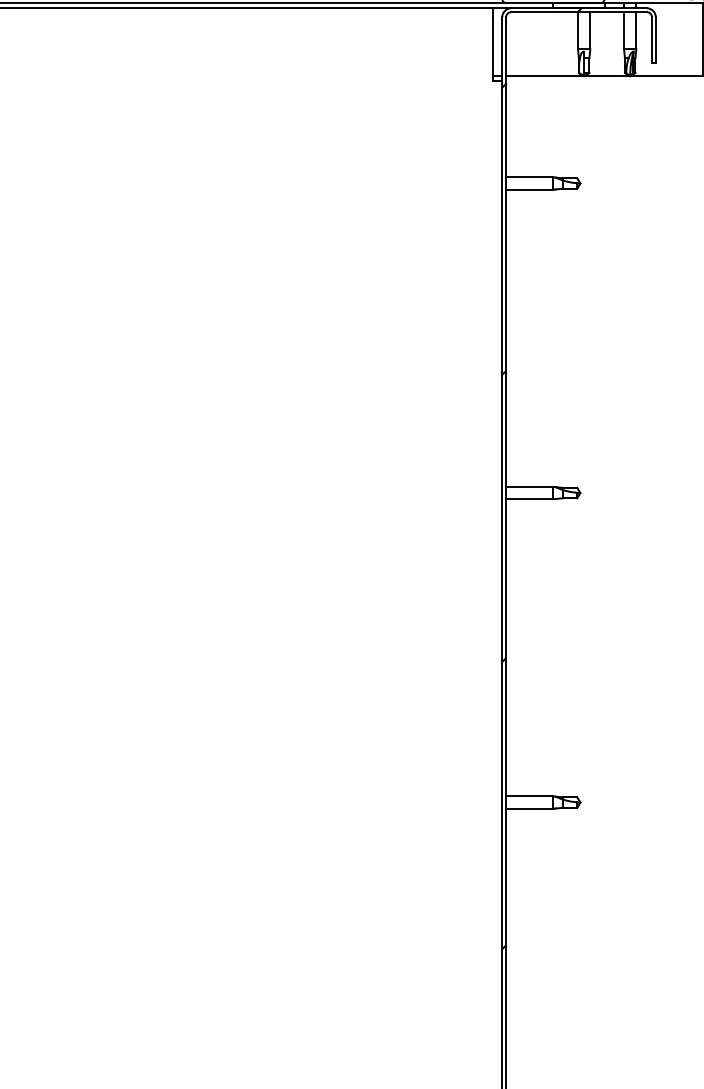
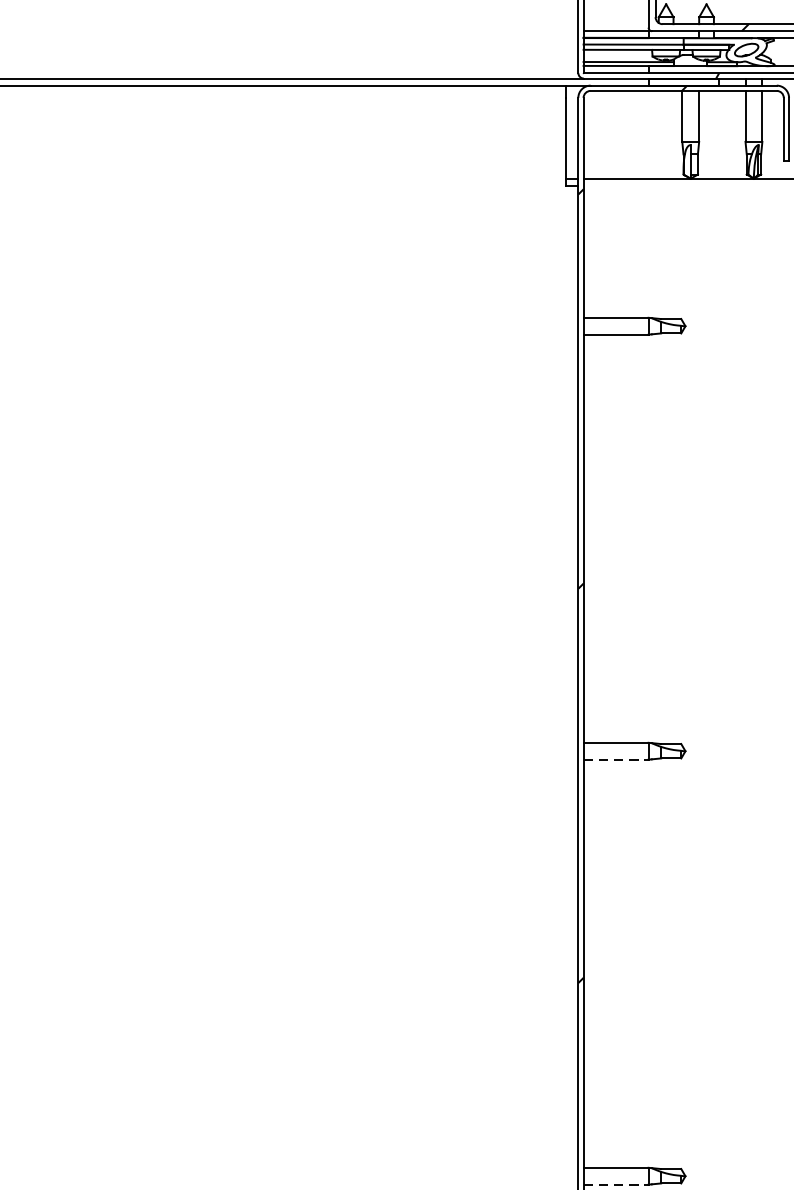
line: (529, 499) -> (615, 760), solid -> dashed
line: (529, 808) -> (615, 1184), solid -> dashed

